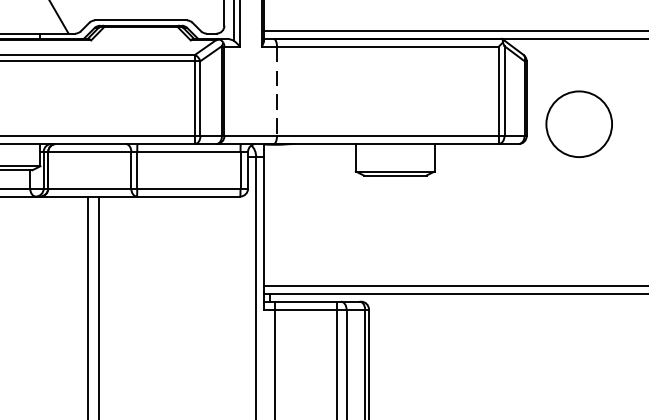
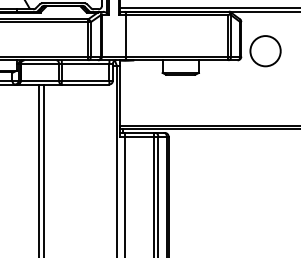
line: (277, 92) -> (126, 36), dashed -> solid

